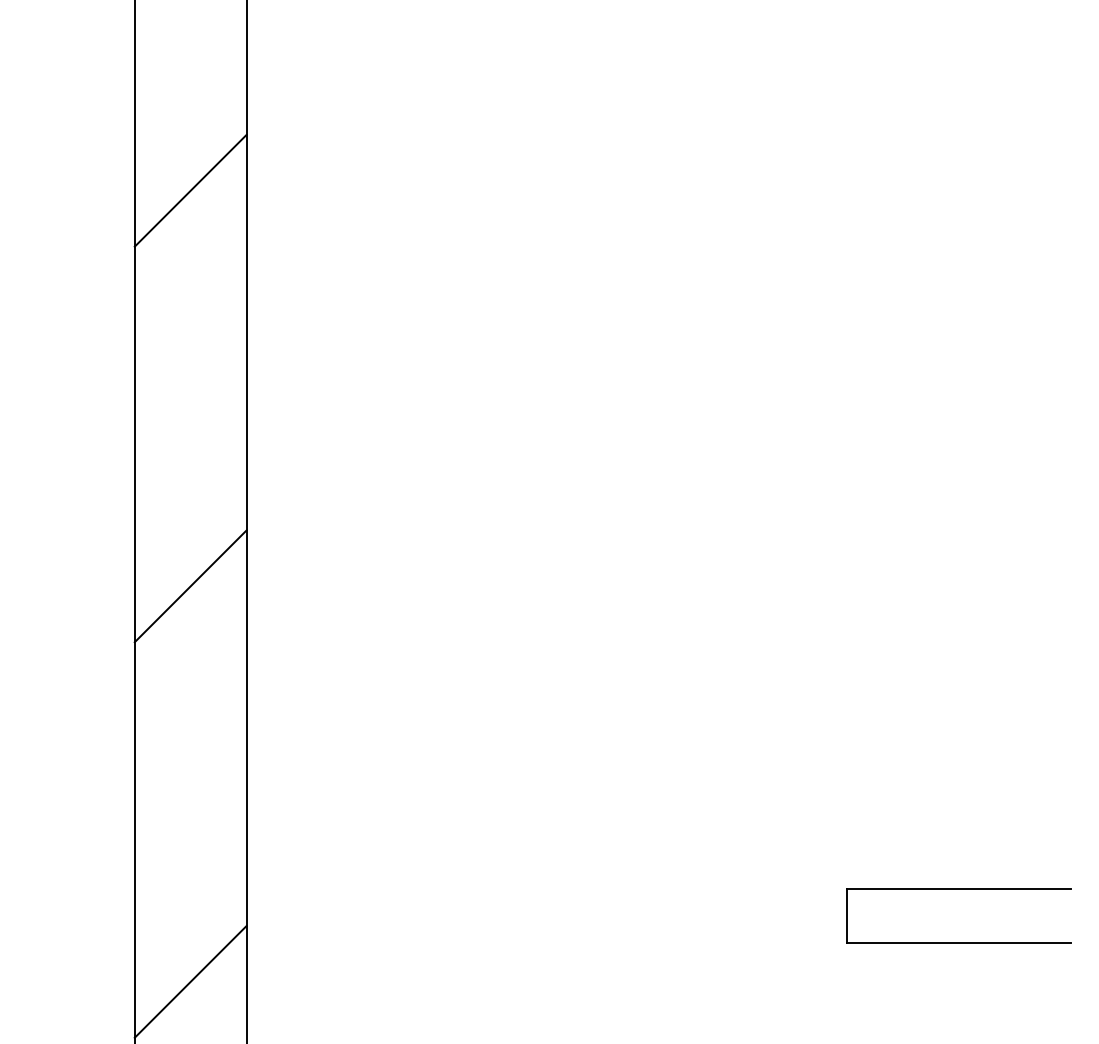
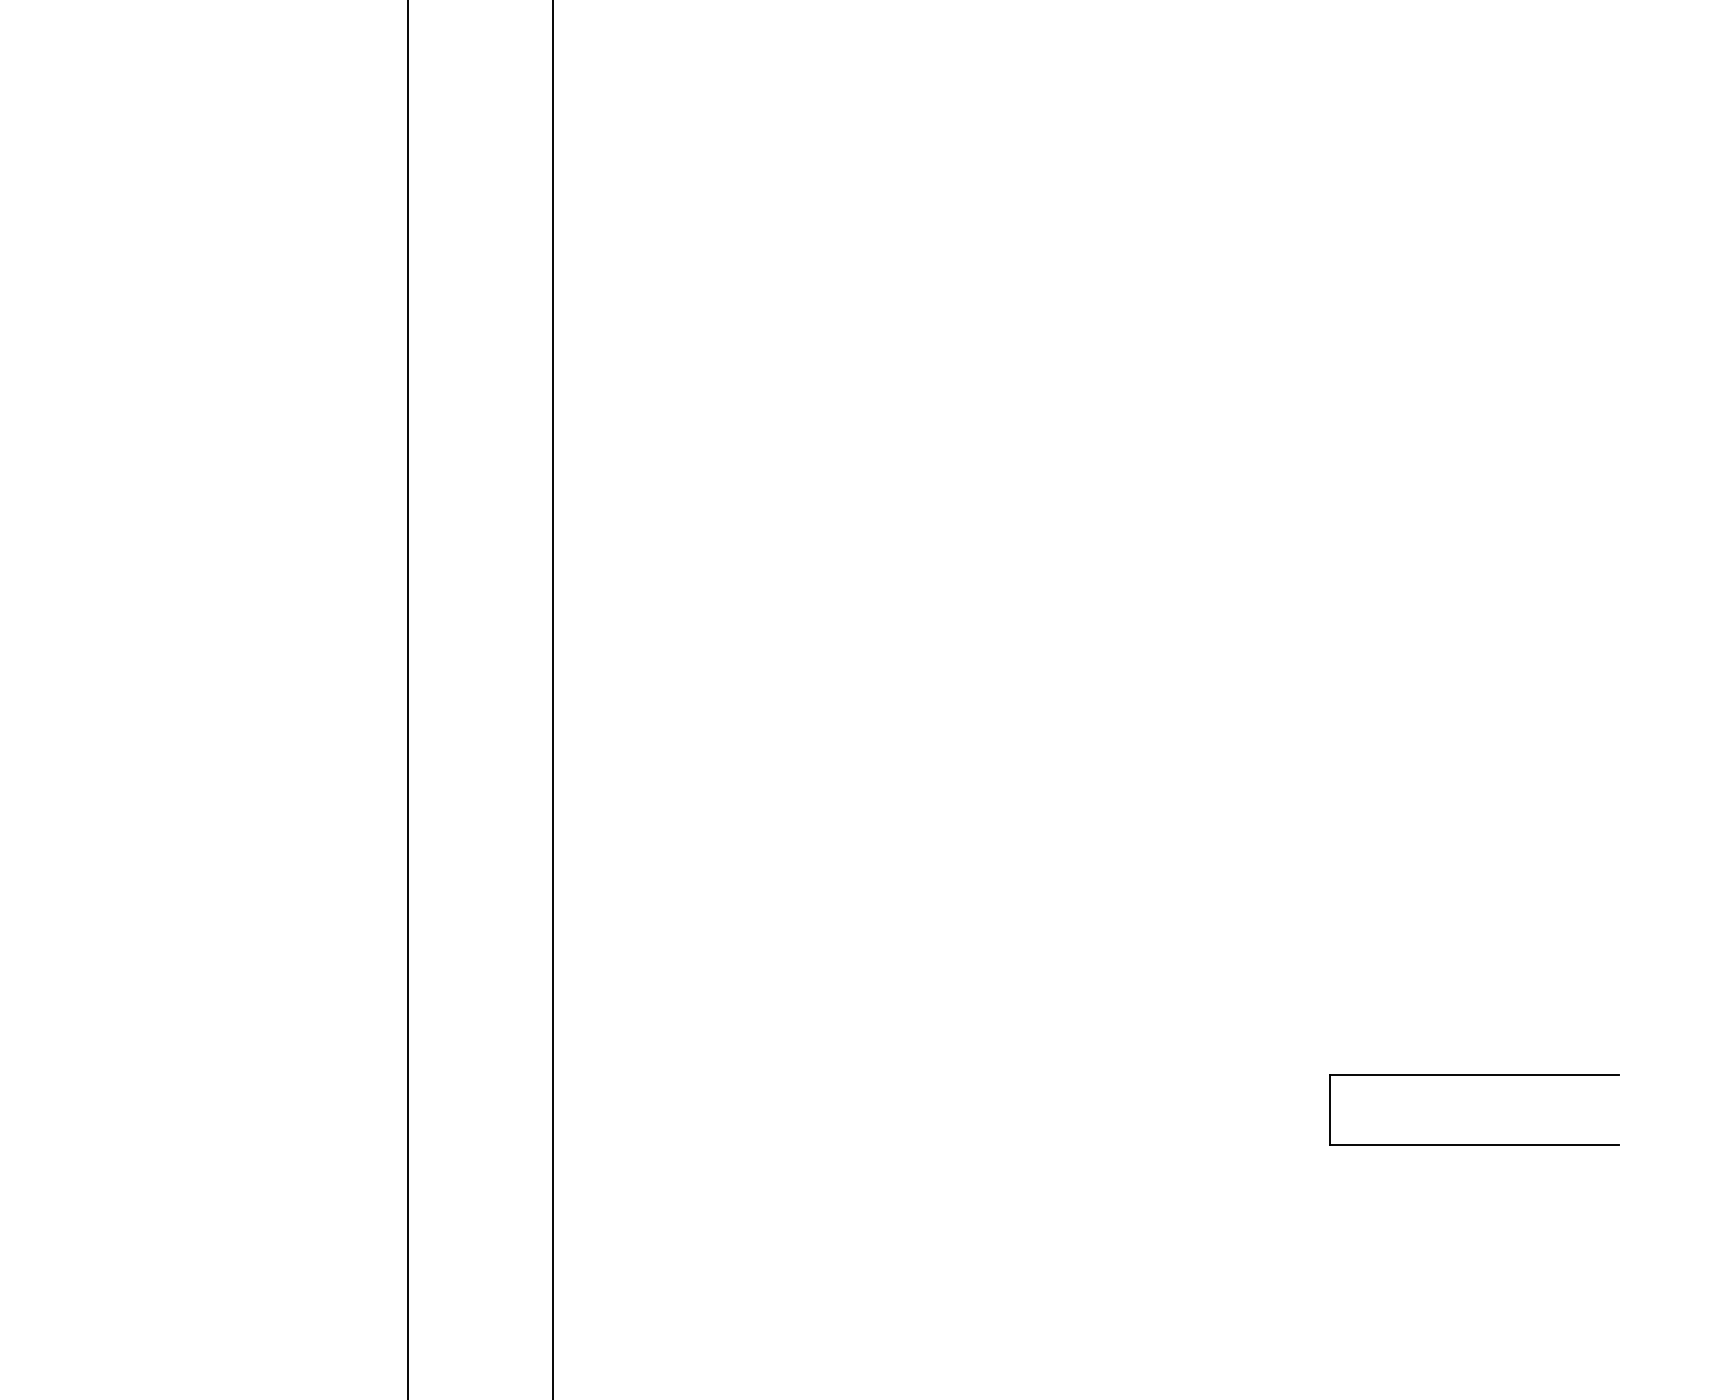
line: (190, 190) -> (480, 171), removed
line: (190, 585) -> (480, 682), removed
line: (190, 981) -> (480, 1194), removed

